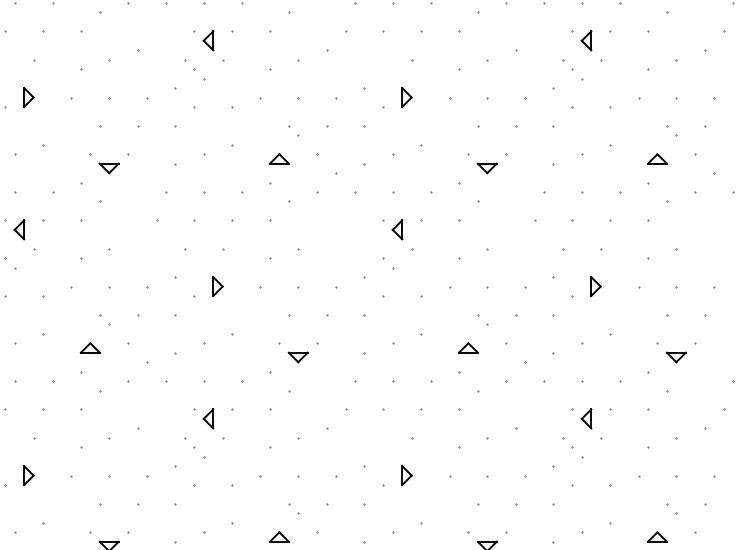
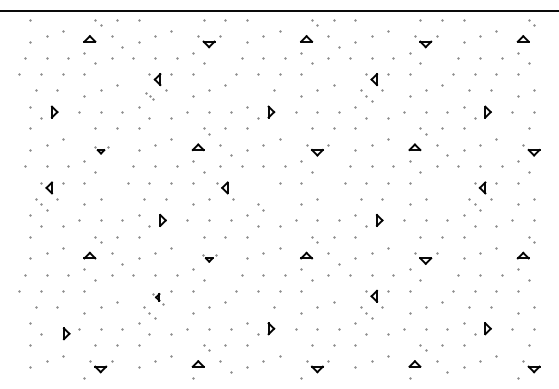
part: (194, 68) -> (149, 95), size x0.6
part: (110, 164) -> (101, 150), size x0.6
part: (398, 234) -> (225, 190), moved
part: (299, 352) -> (209, 258), size x0.6
part: (208, 422) -> (157, 298), size x0.6
part: (28, 475) -> (66, 333), moved

